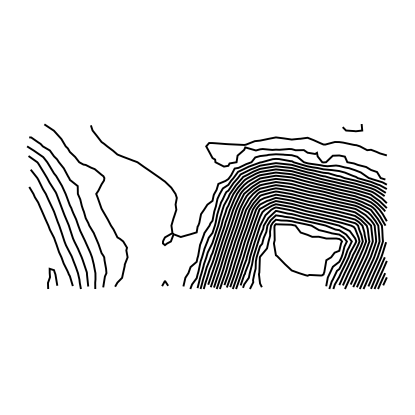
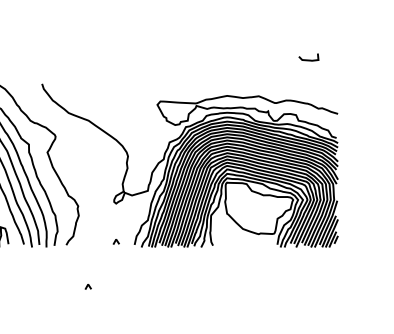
curve: (352, 130) -> (308, 60), moved
line: (136, 328) -> (87, 287), added

